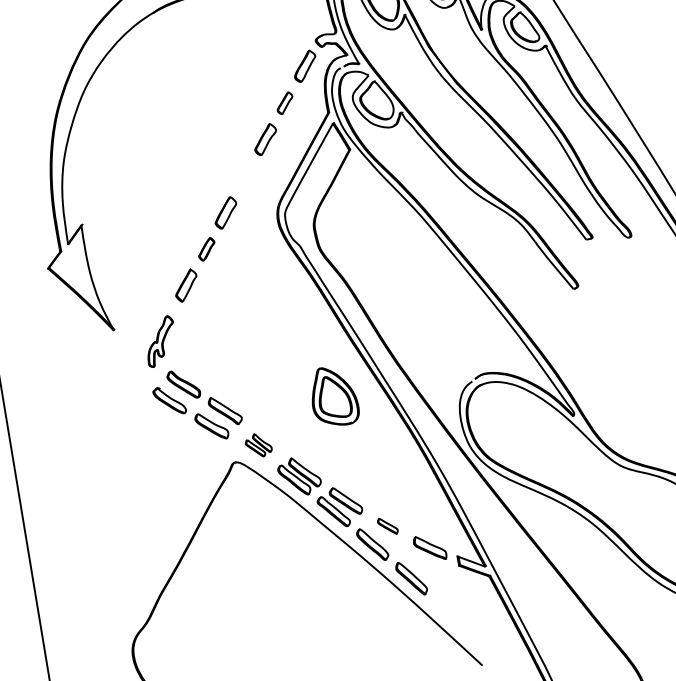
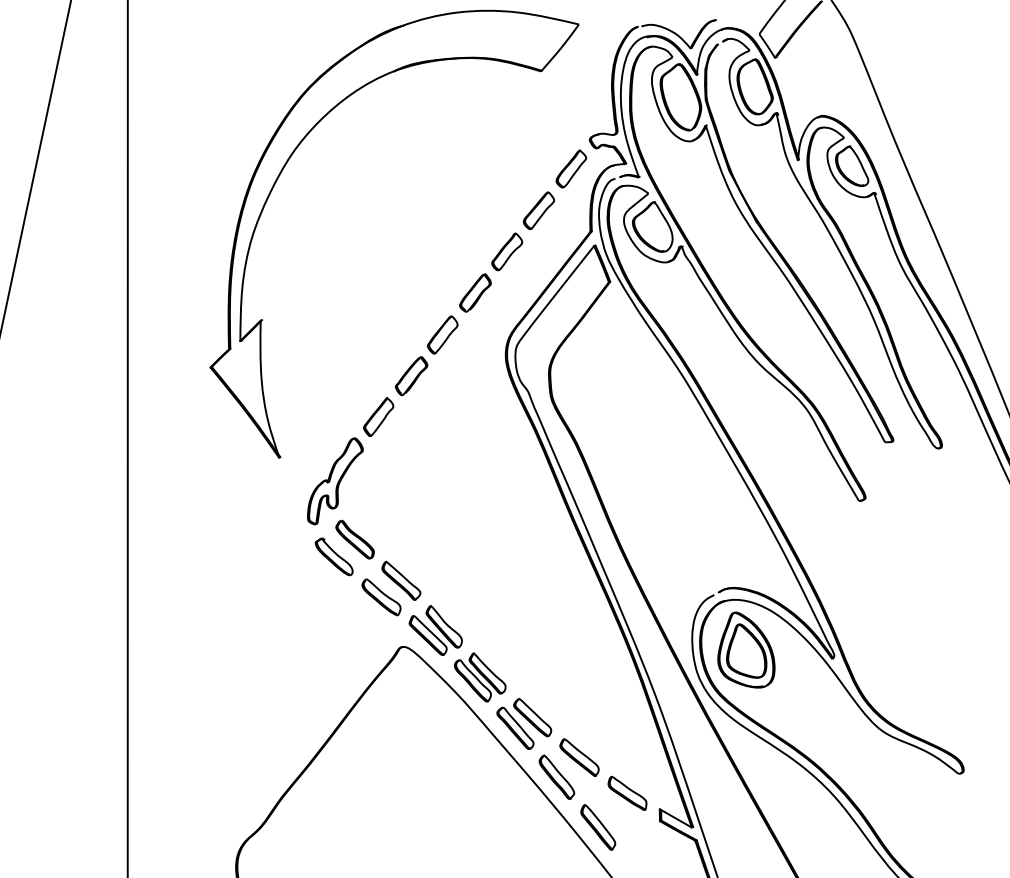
part: (284, 103) -> (538, 210), size x1.43
part: (246, 175) -> (475, 292), added
part: (206, 249) -> (411, 376), size x1.43
part: (160, 341) -> (335, 481), size x1.43
part: (334, 395) -> (746, 649), moved
part: (258, 445) -> (435, 630), size x1.67
part: (387, 526) -> (579, 757), size x1.67

